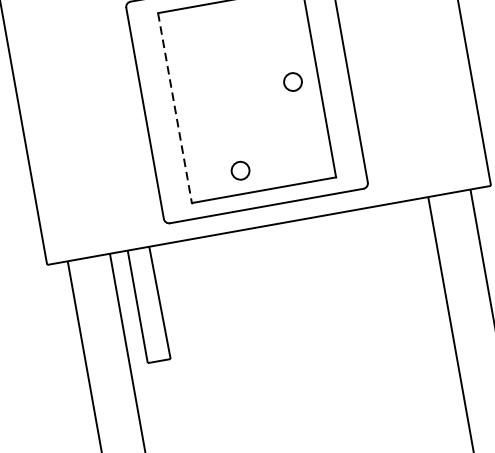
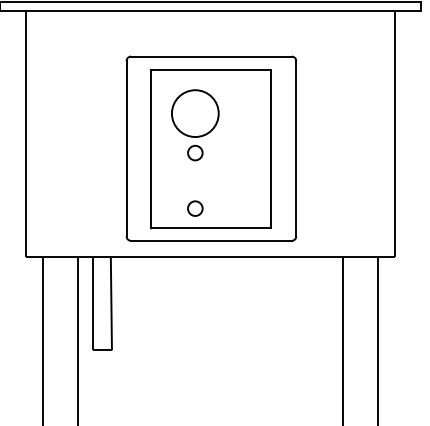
part: (222, 70) -> (195, 125), added
circle: (293, 81) -> (250, 144), removed
line: (174, 107) -> (151, 148), dashed -> solid

